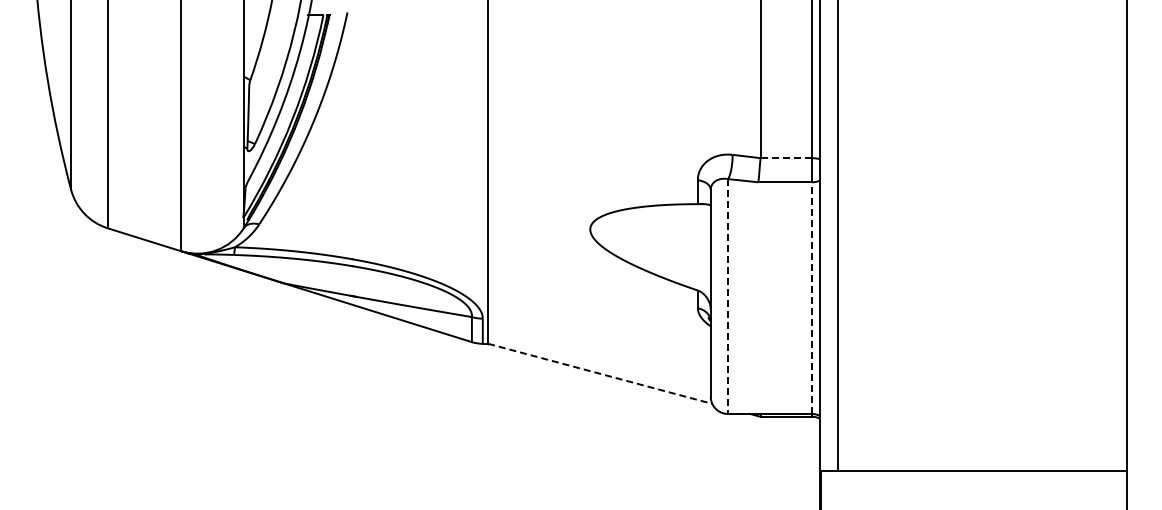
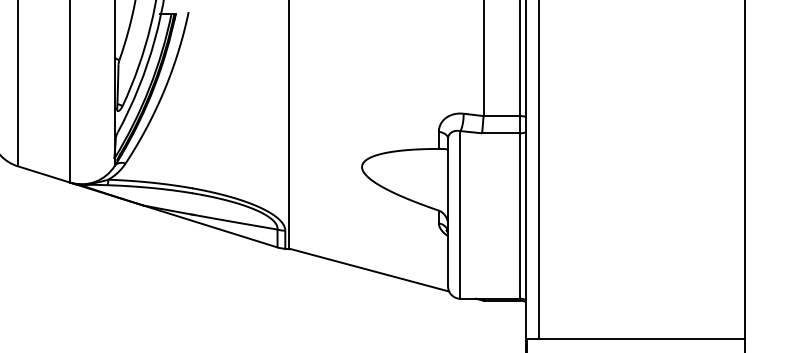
line: (786, 158) -> (502, 116), dashed -> solid
line: (728, 297) -> (460, 215), dashed -> solid
line: (812, 298) -> (520, 216), dashed -> solid
line: (600, 373) -> (369, 269), dashed -> solid

